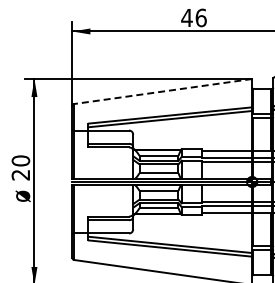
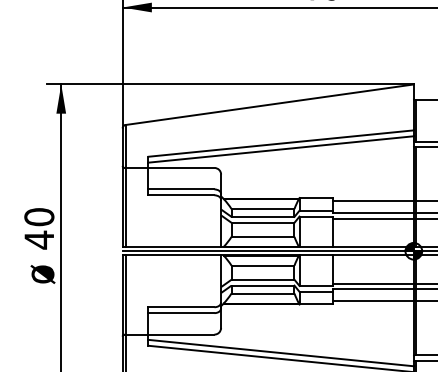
line: (163, 91) -> (270, 104), dashed -> solid
text: (20, 175) -> (38, 240), 20 -> 40

